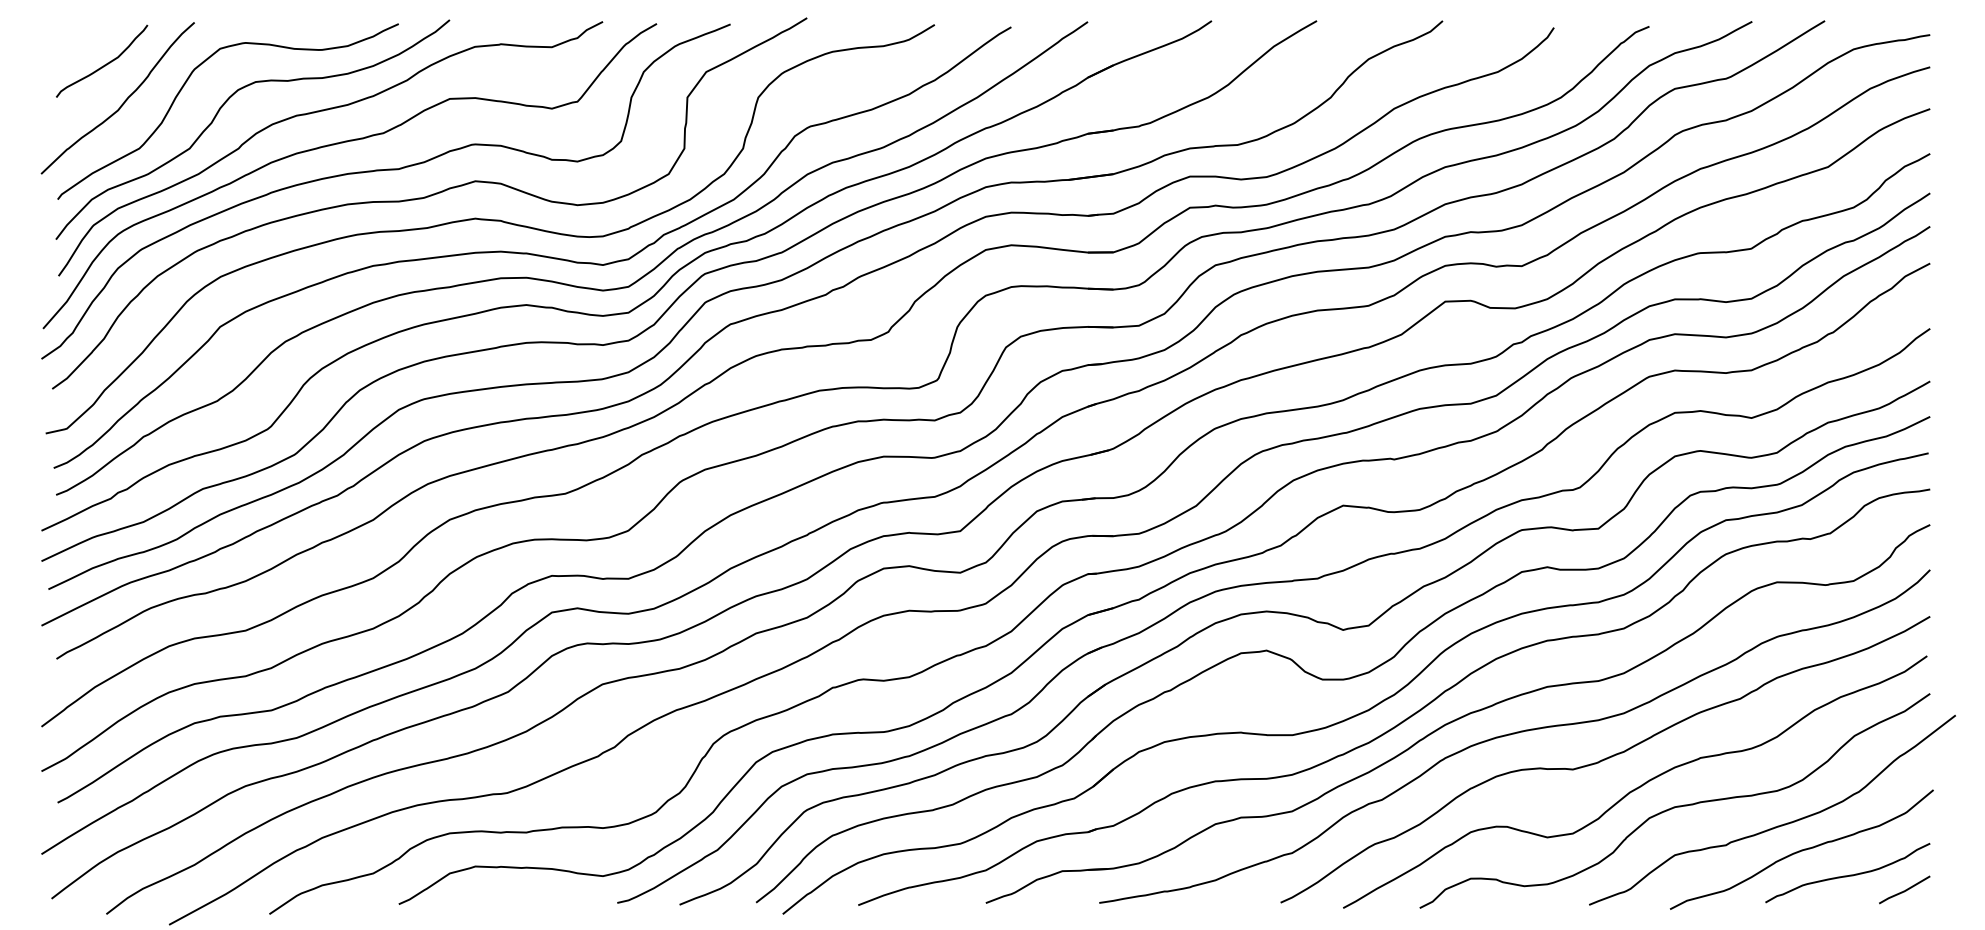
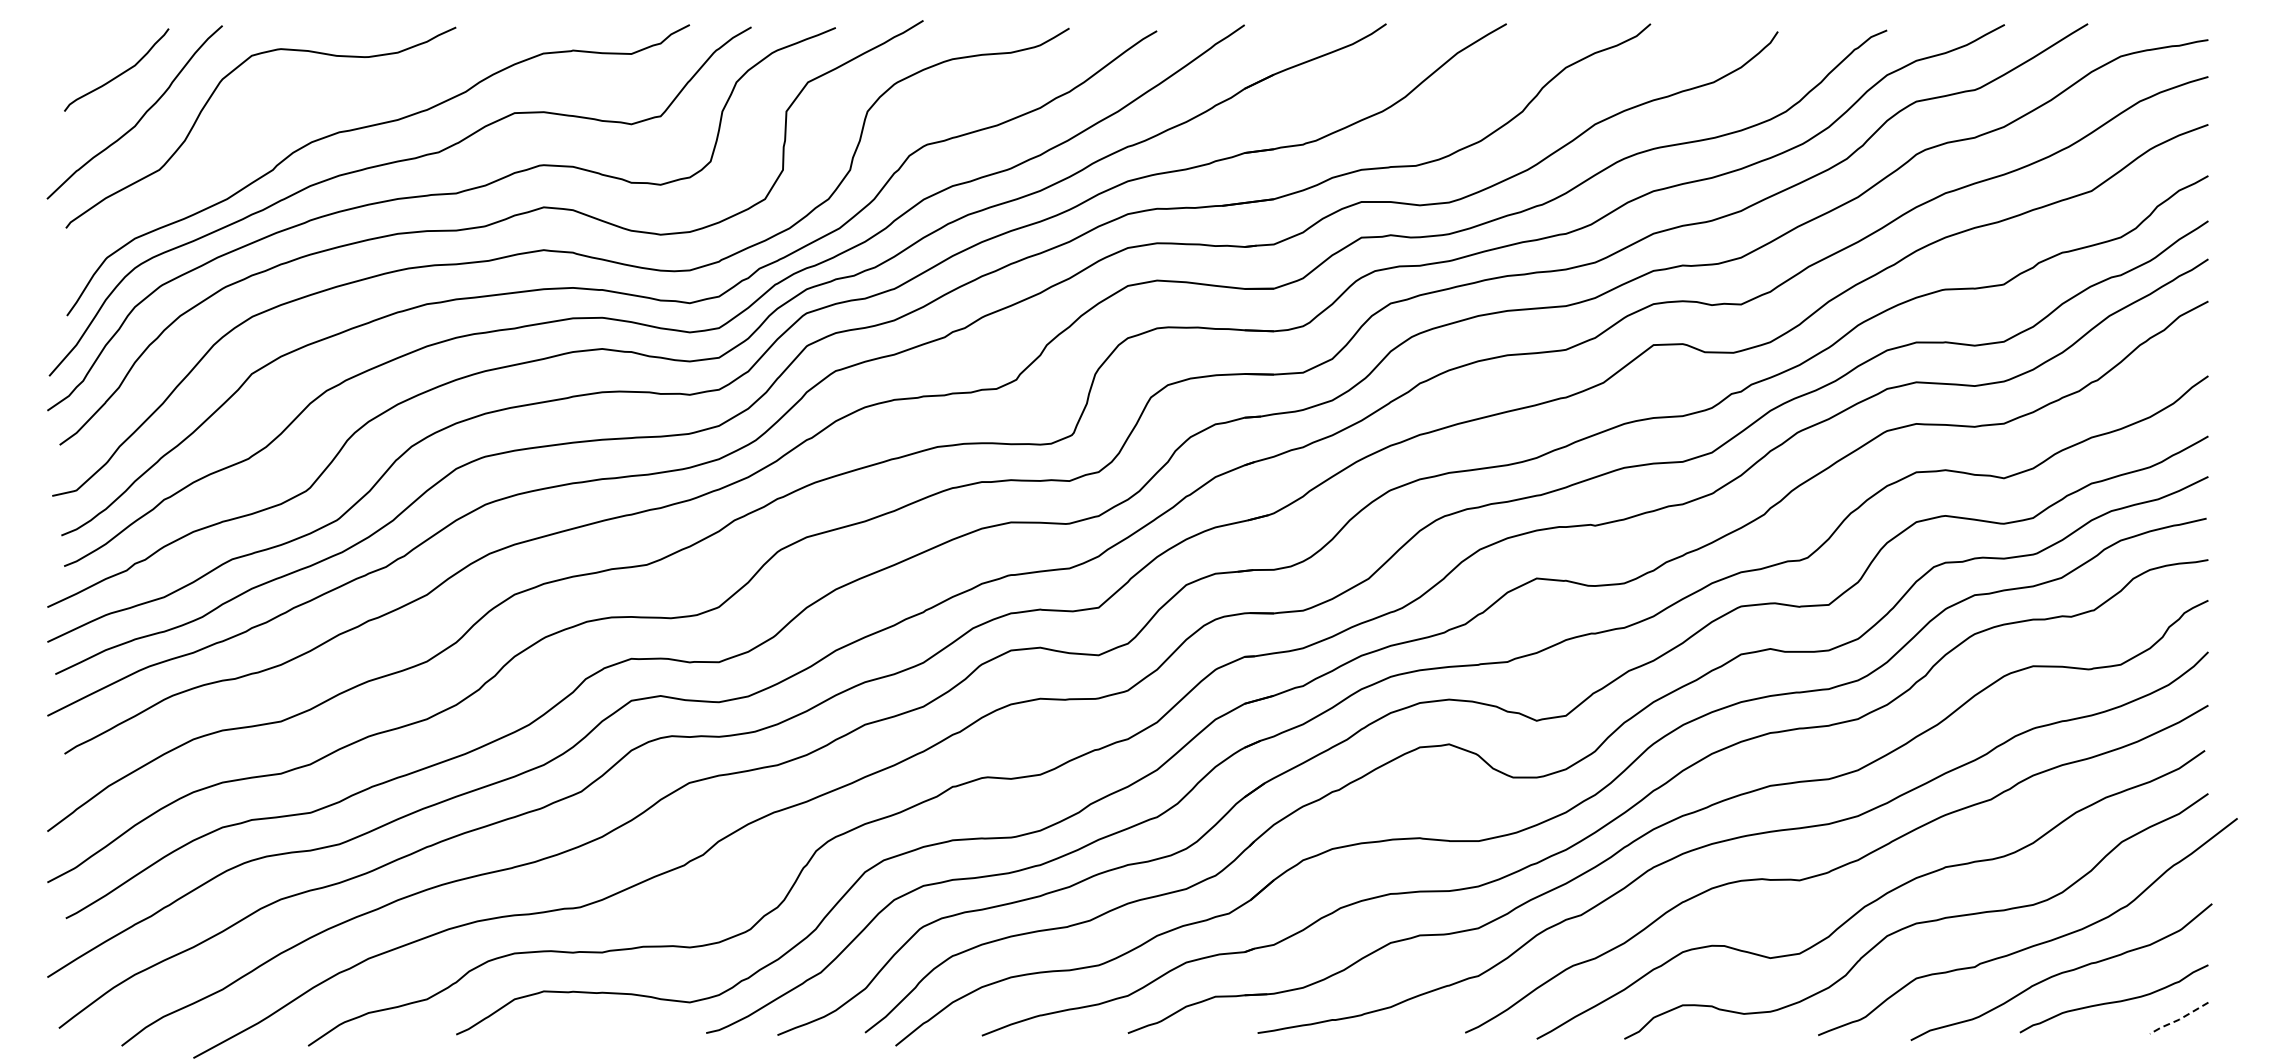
curve: (225, 104) -> (257, 119), removed
line: (1904, 891) -> (2179, 1019), solid -> dashed

